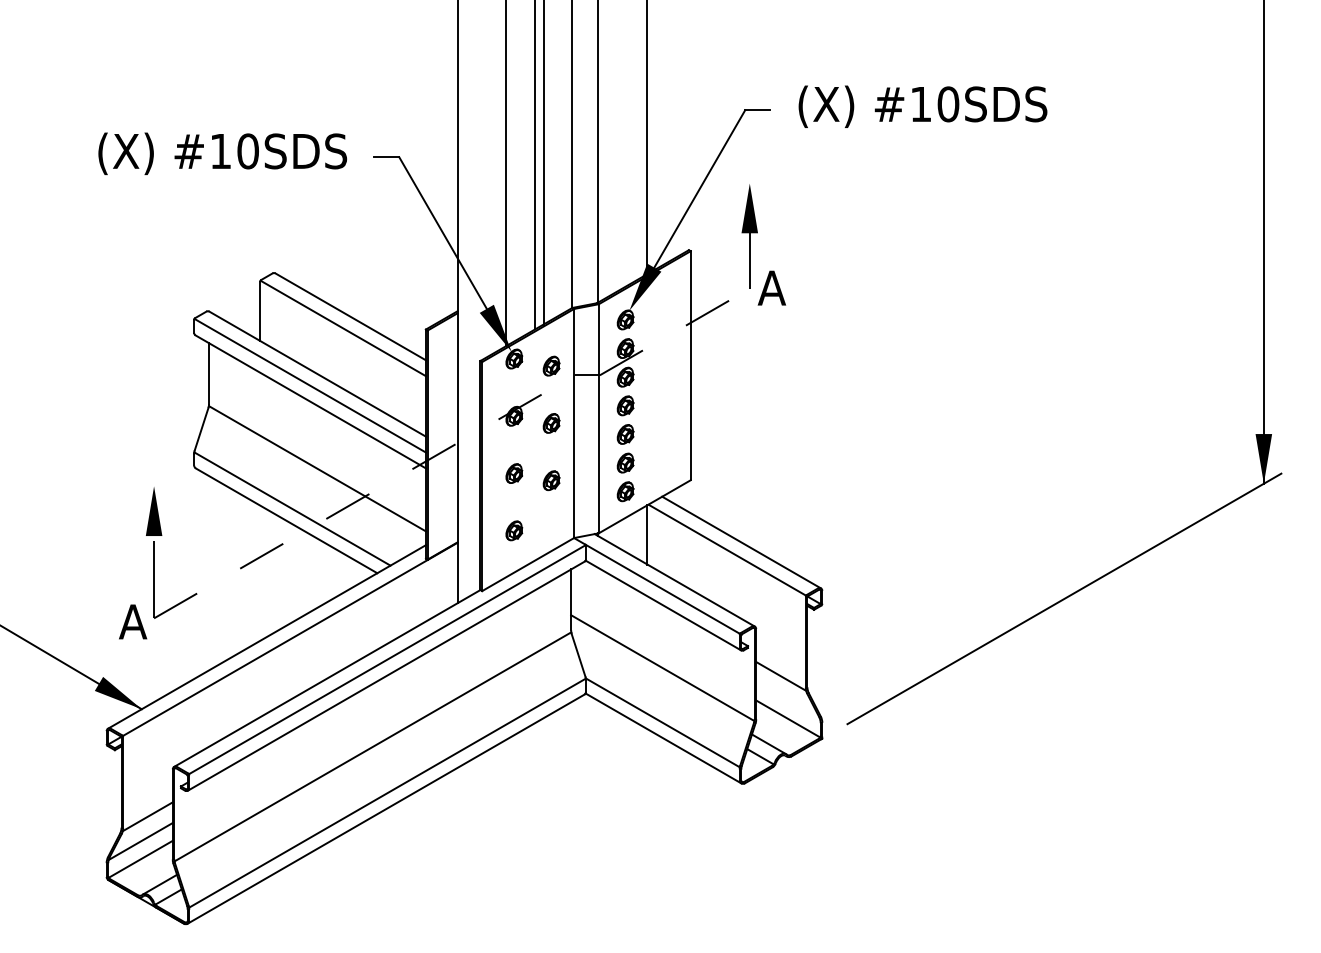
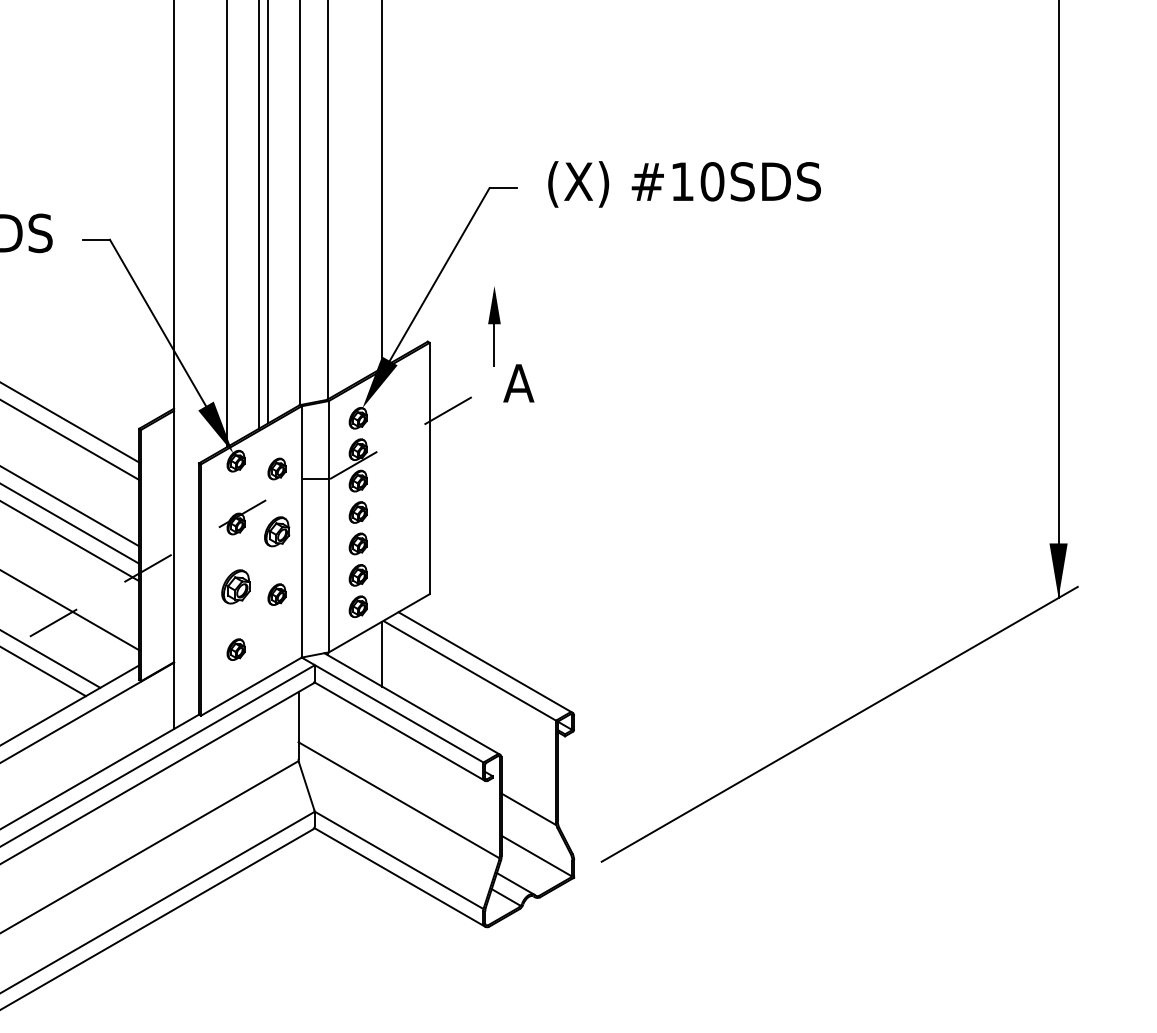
part: (749, 236) -> (494, 326), size x0.7
part: (551, 423) -> (276, 531), size x1.4
part: (514, 473) -> (236, 586), size x1.6

